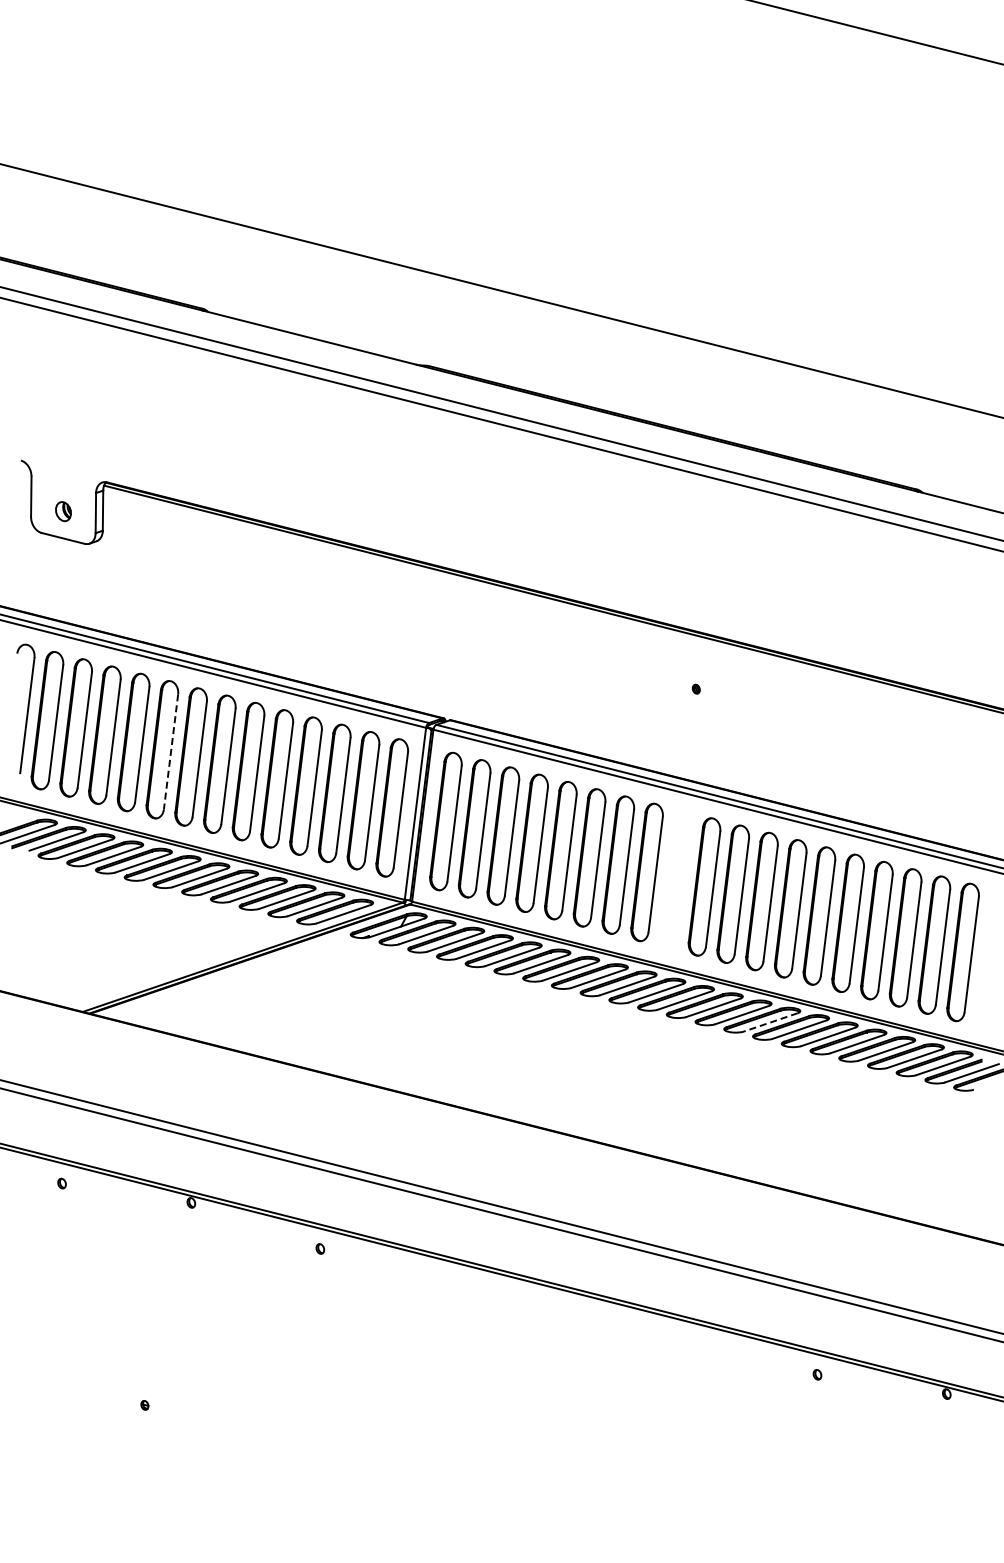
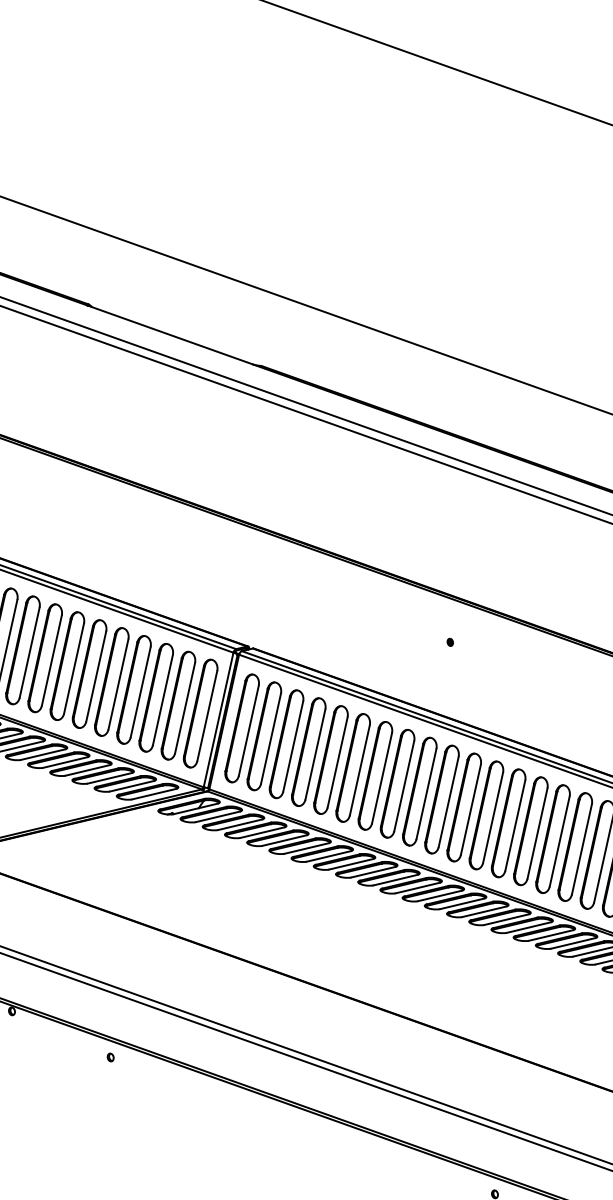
line: (170, 752) -> (29, 653), dashed -> solid
part: (675, 879) -> (419, 791), added
line: (770, 1022) -> (484, 911), dashed -> solid

